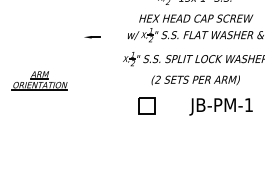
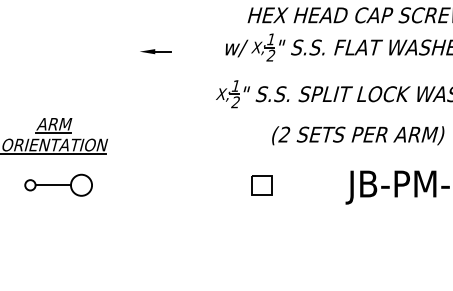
part: (42, 105) -> (59, 184), added
part: (145, 105) -> (260, 184), size x0.62

